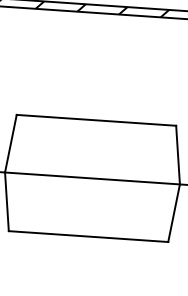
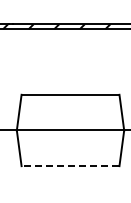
line: (88, 237) -> (70, 166), solid -> dashed

